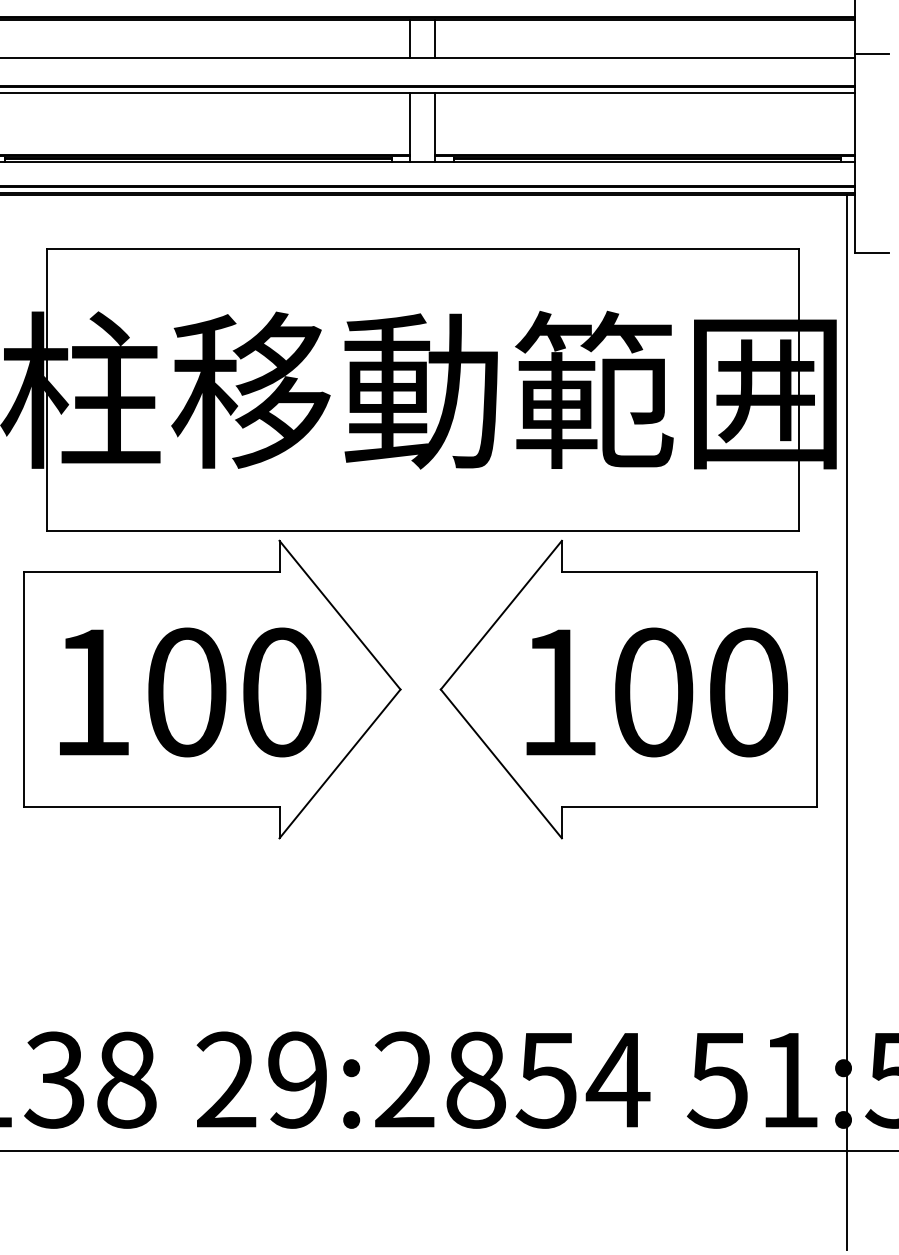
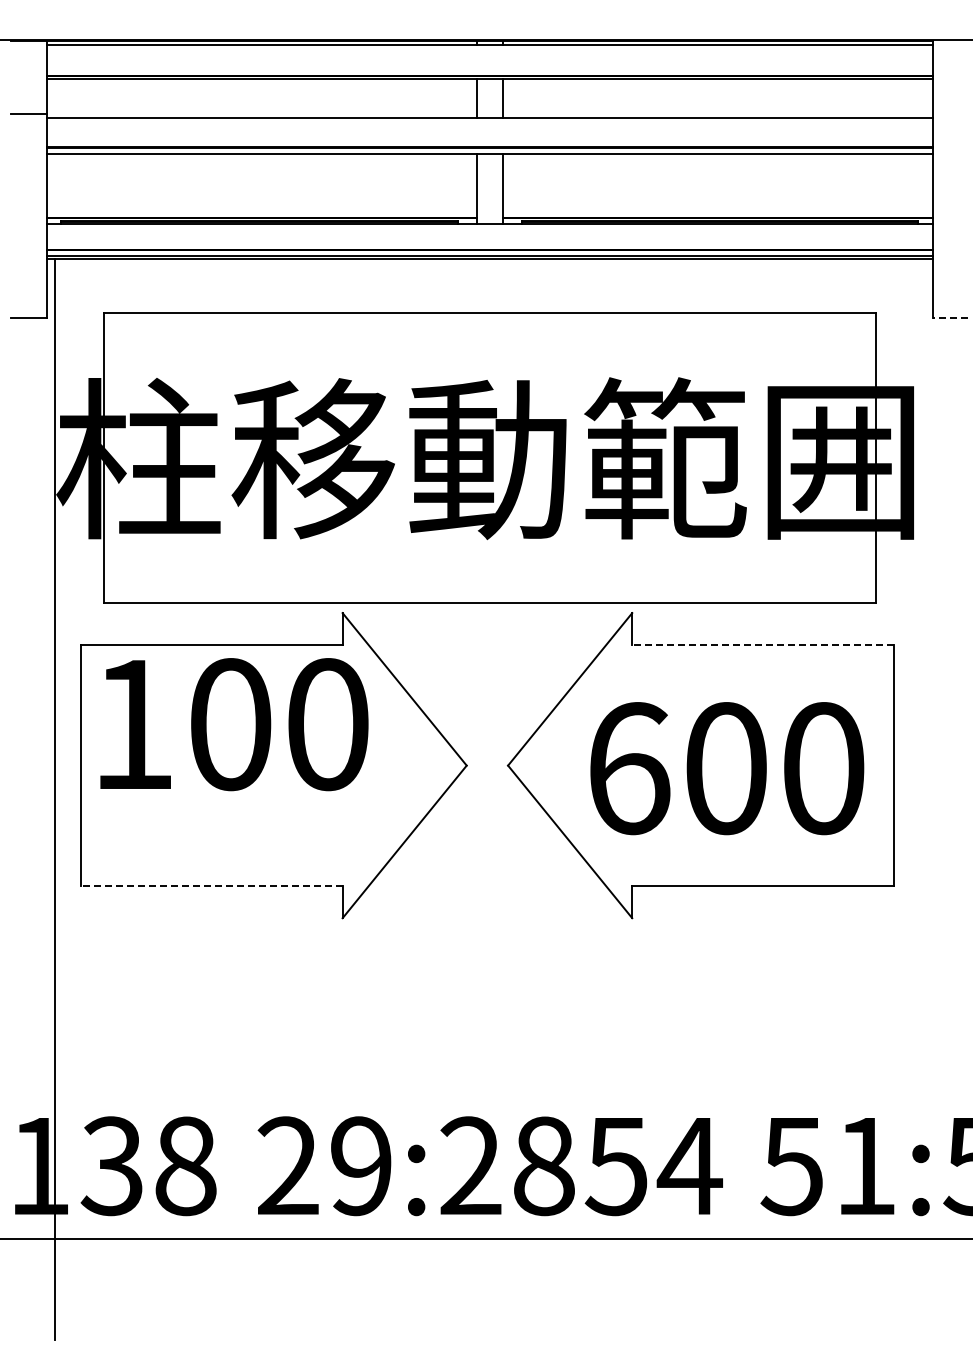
line: (871, 54) -> (949, 114), removed
line: (872, 252) -> (950, 317), solid -> dashed
line: (689, 572) -> (763, 645), solid -> dashed
text: (190, 692) -> (234, 724), moved
text: (560, 692) -> (630, 768), 100 -> 600
line: (846, 722) -> (924, 799), removed
line: (151, 807) -> (211, 886), solid -> dashed

